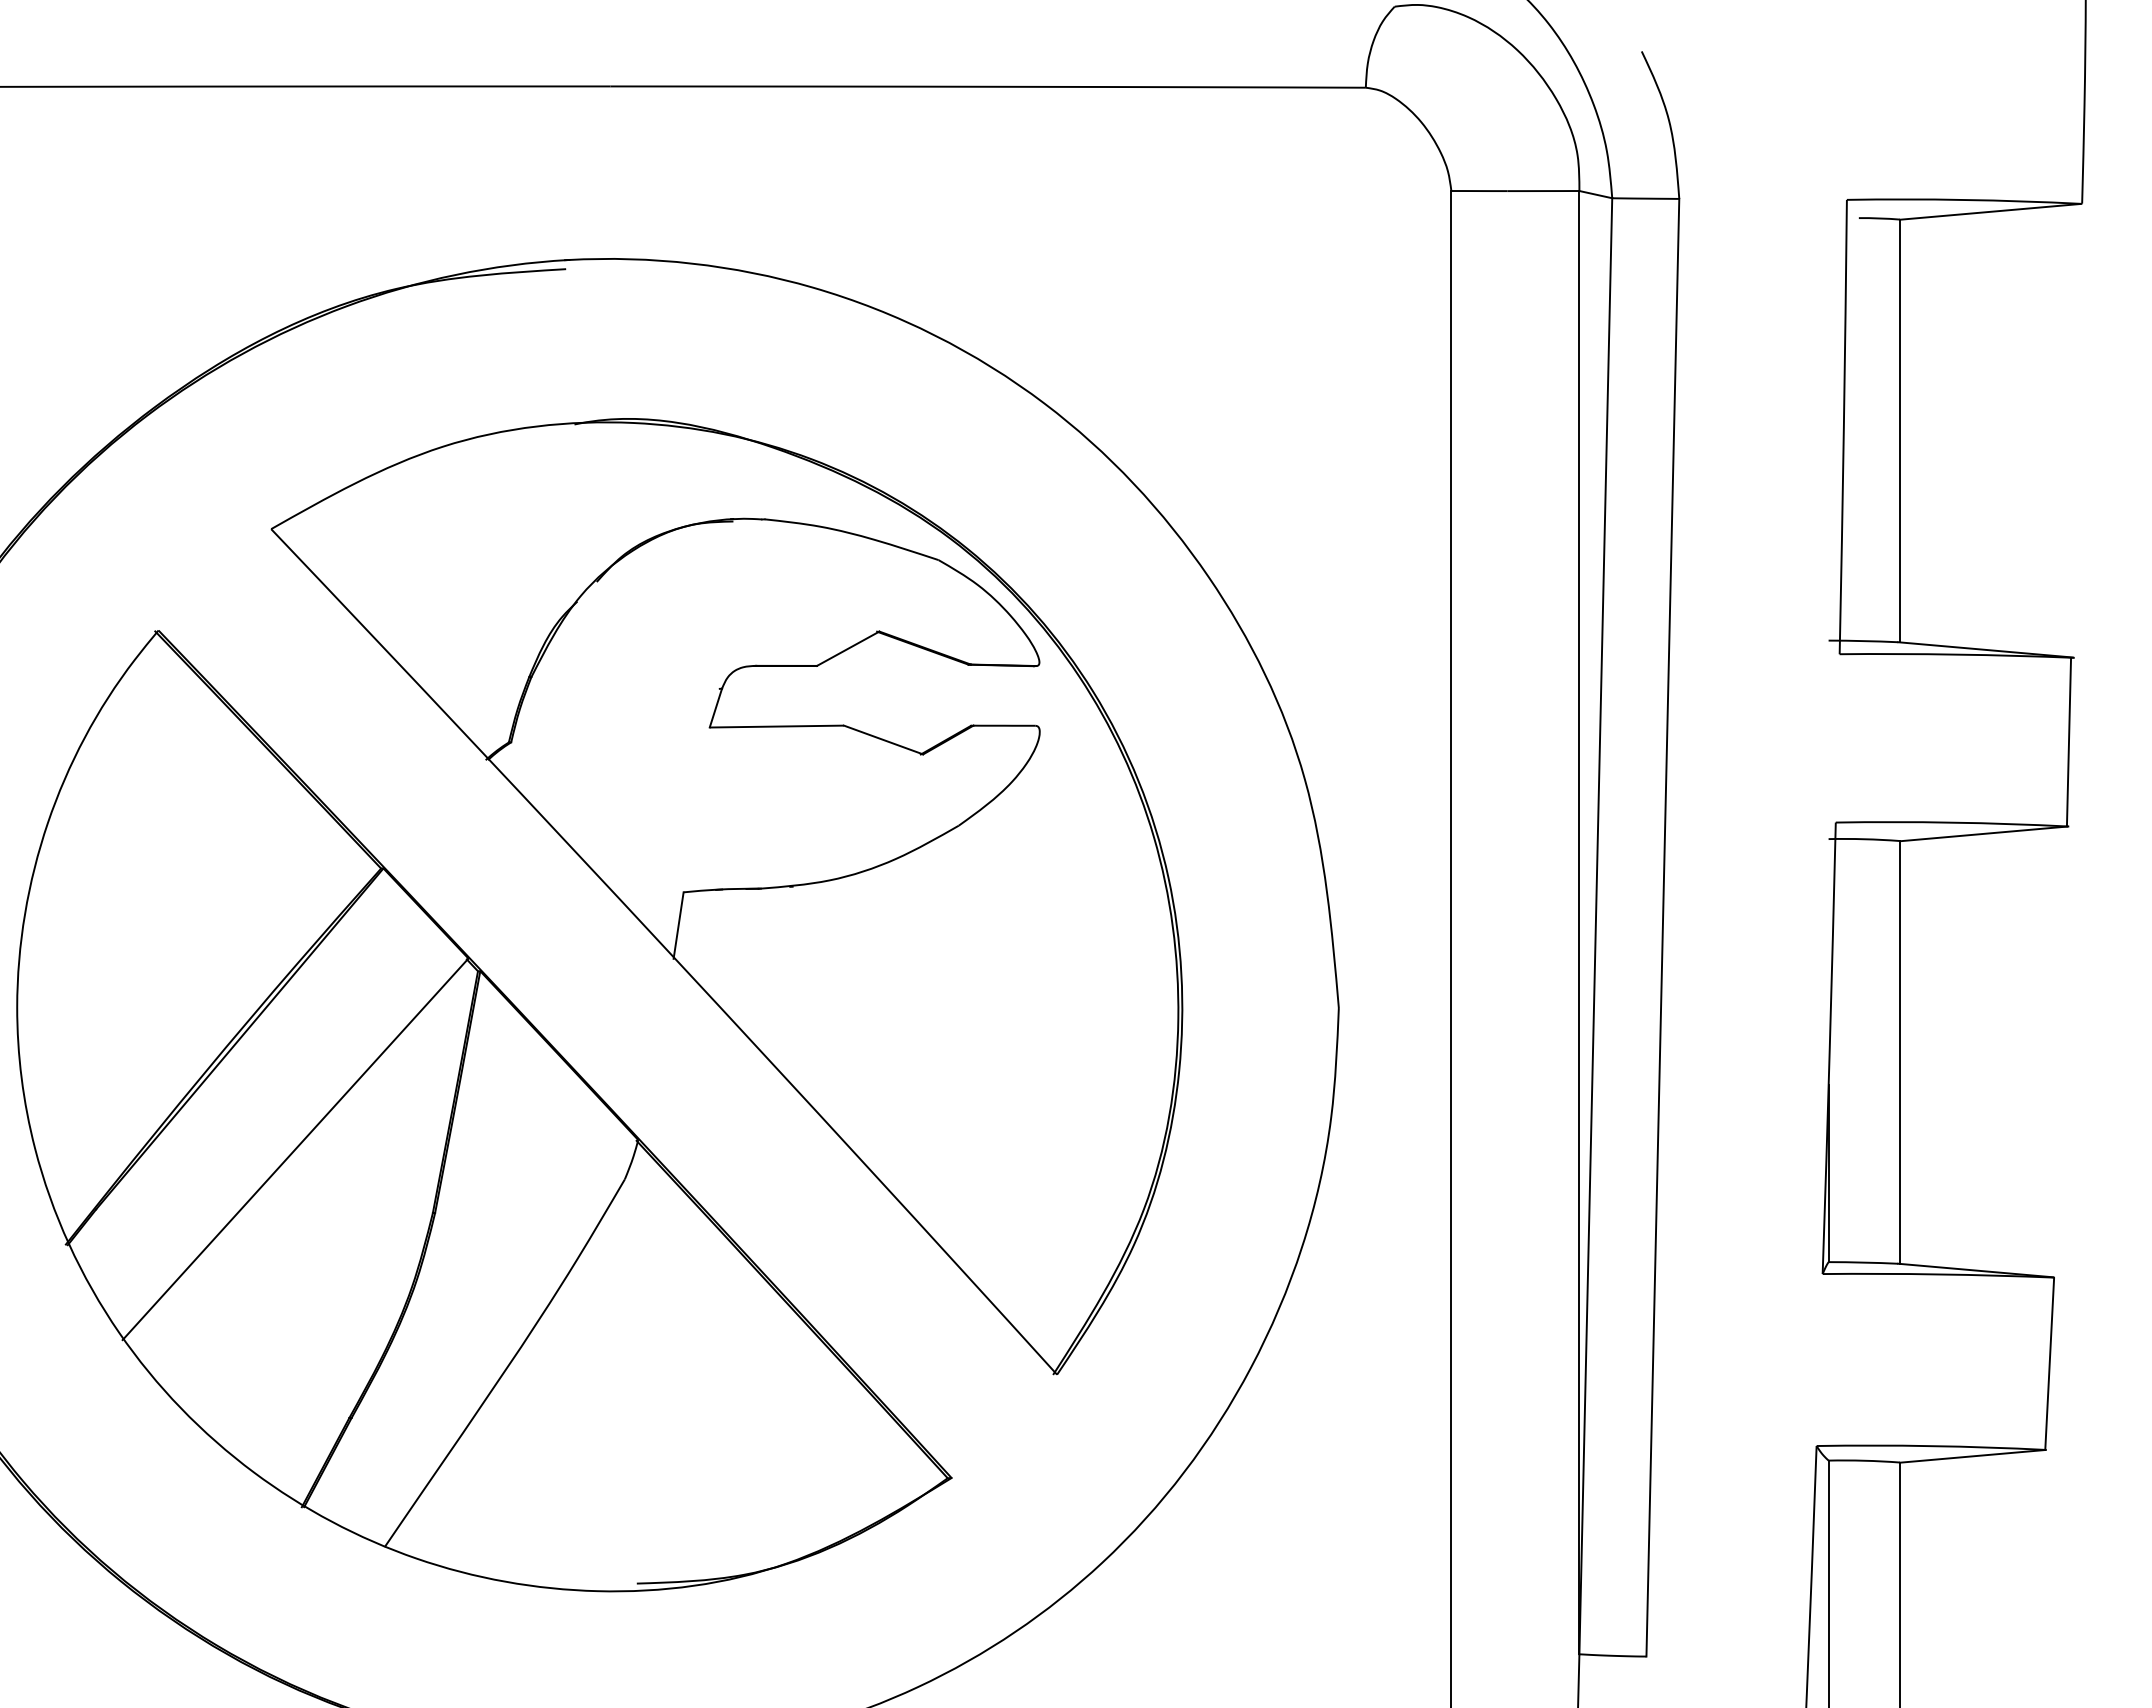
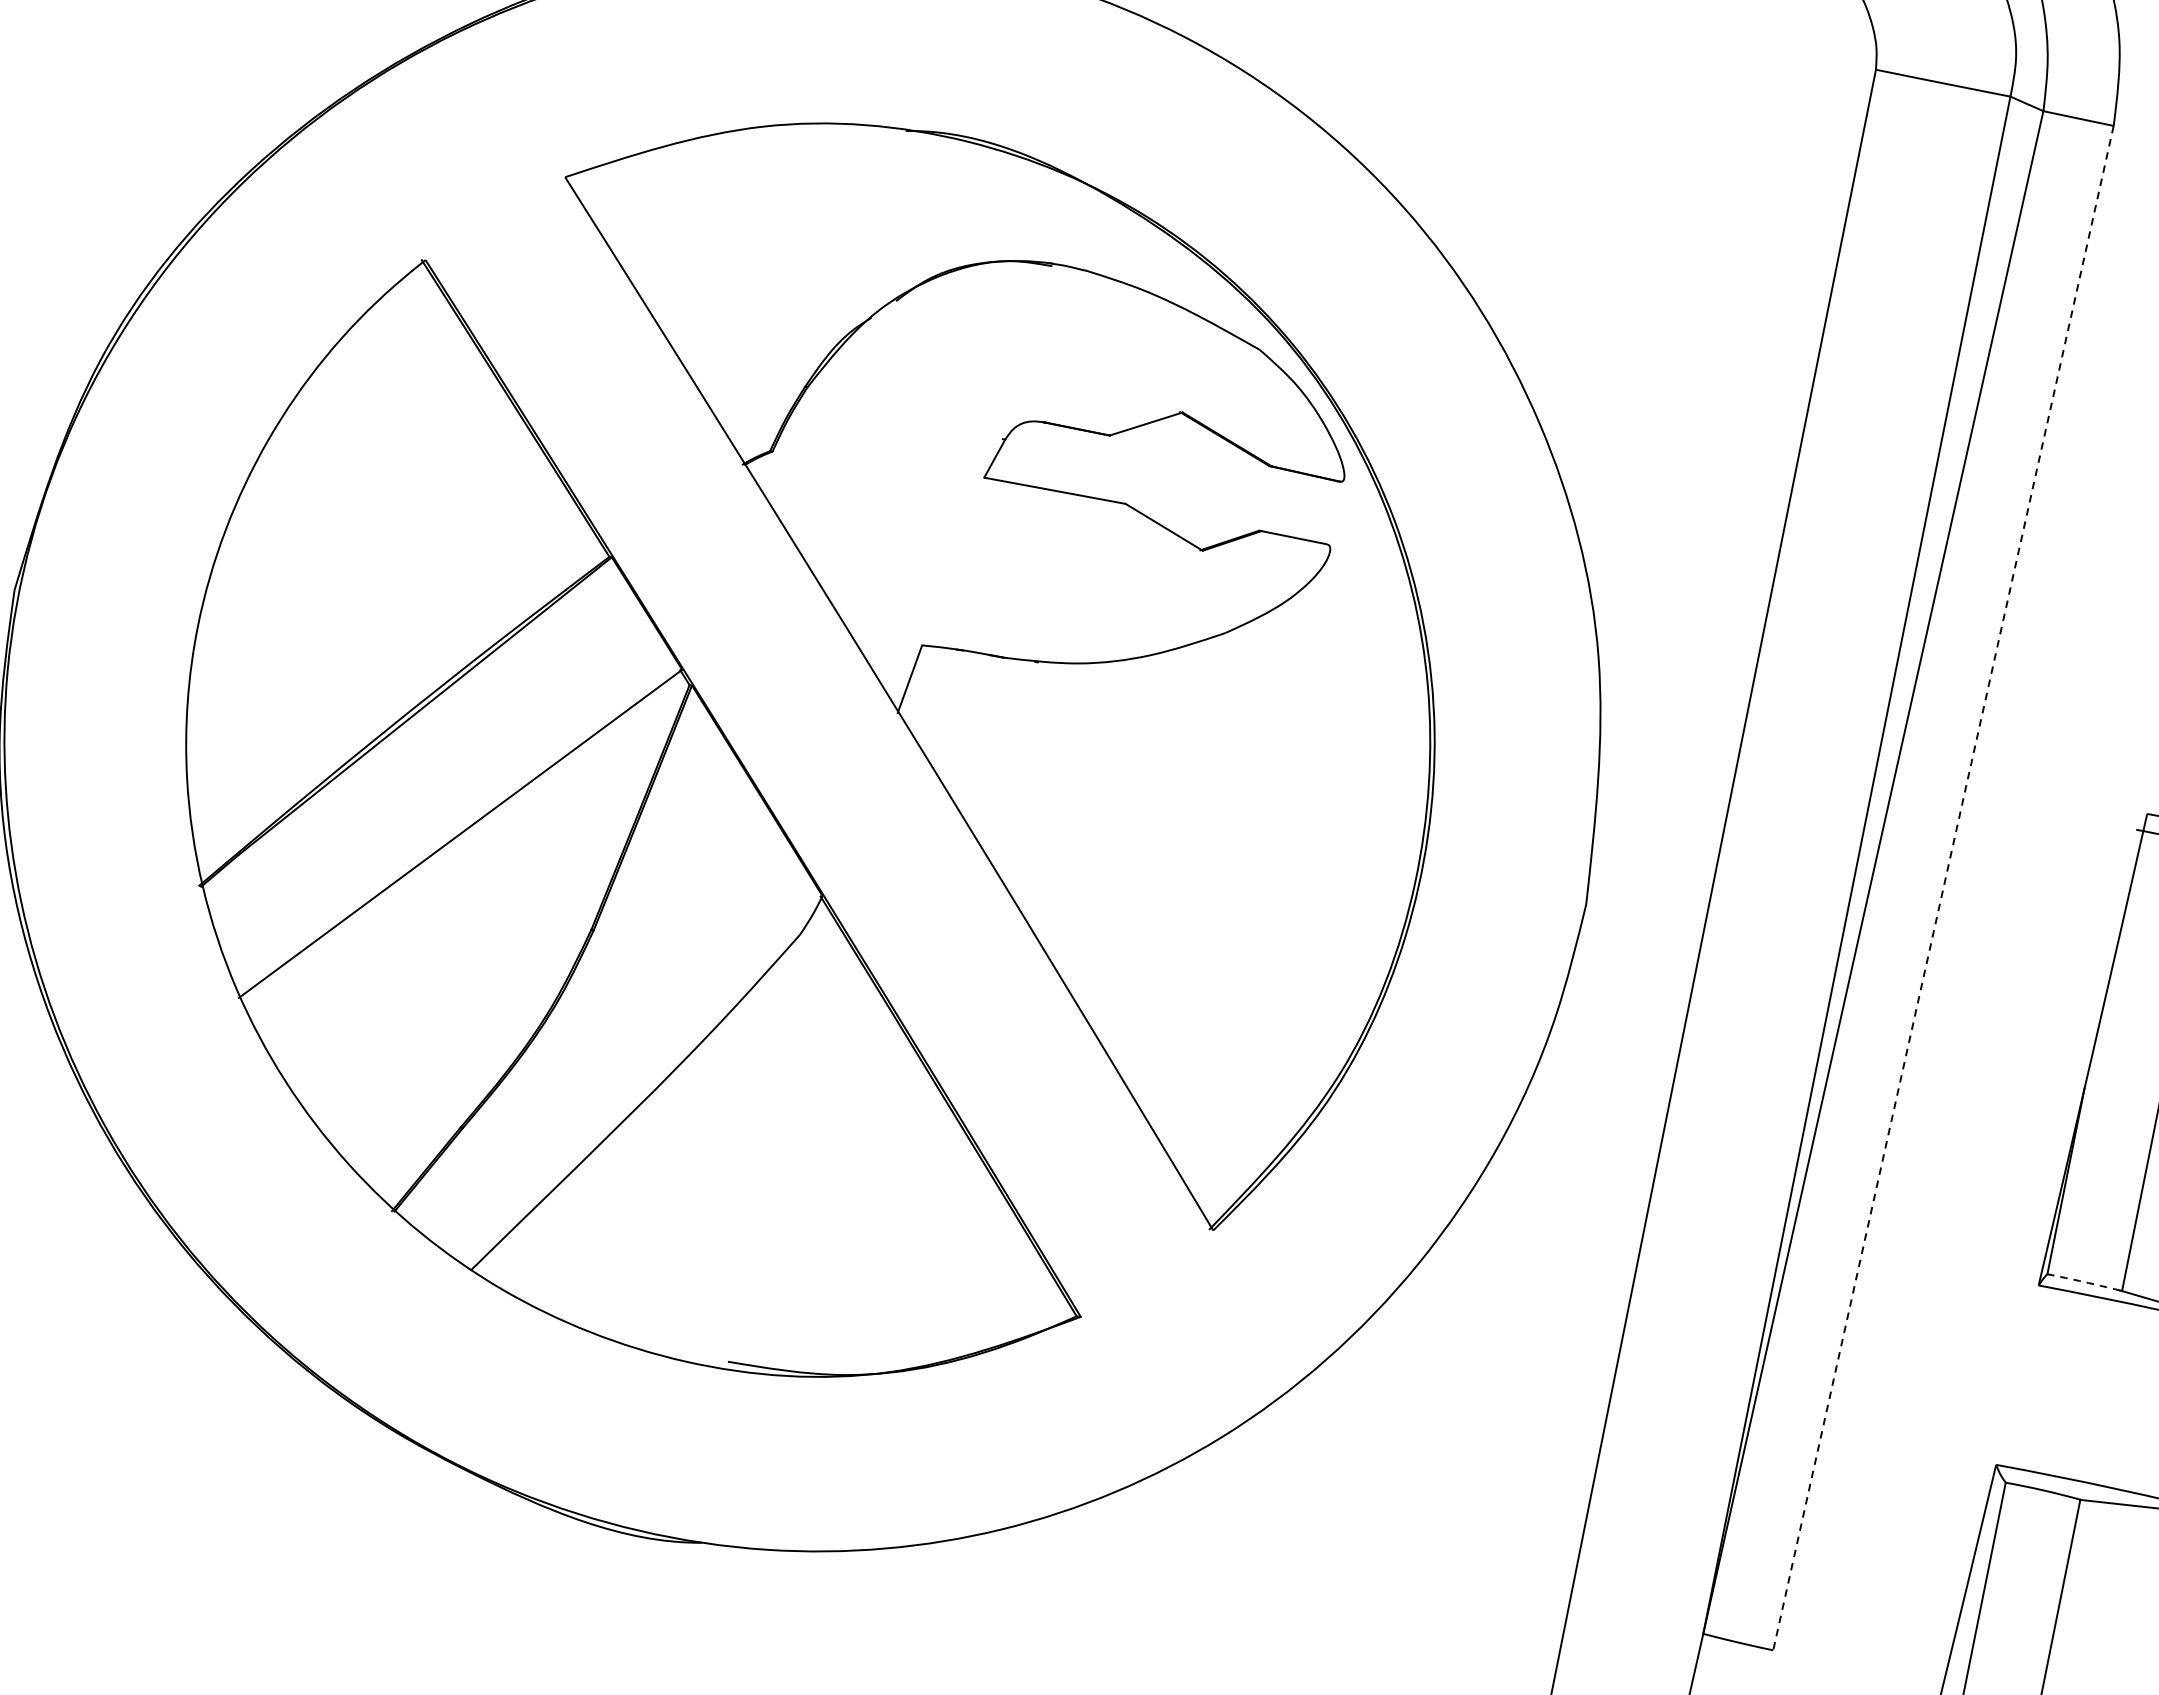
line: (1662, 927) -> (1943, 887), solid -> dashed
arc: (1863, 1262) -> (2083, 1281), solid -> dashed

